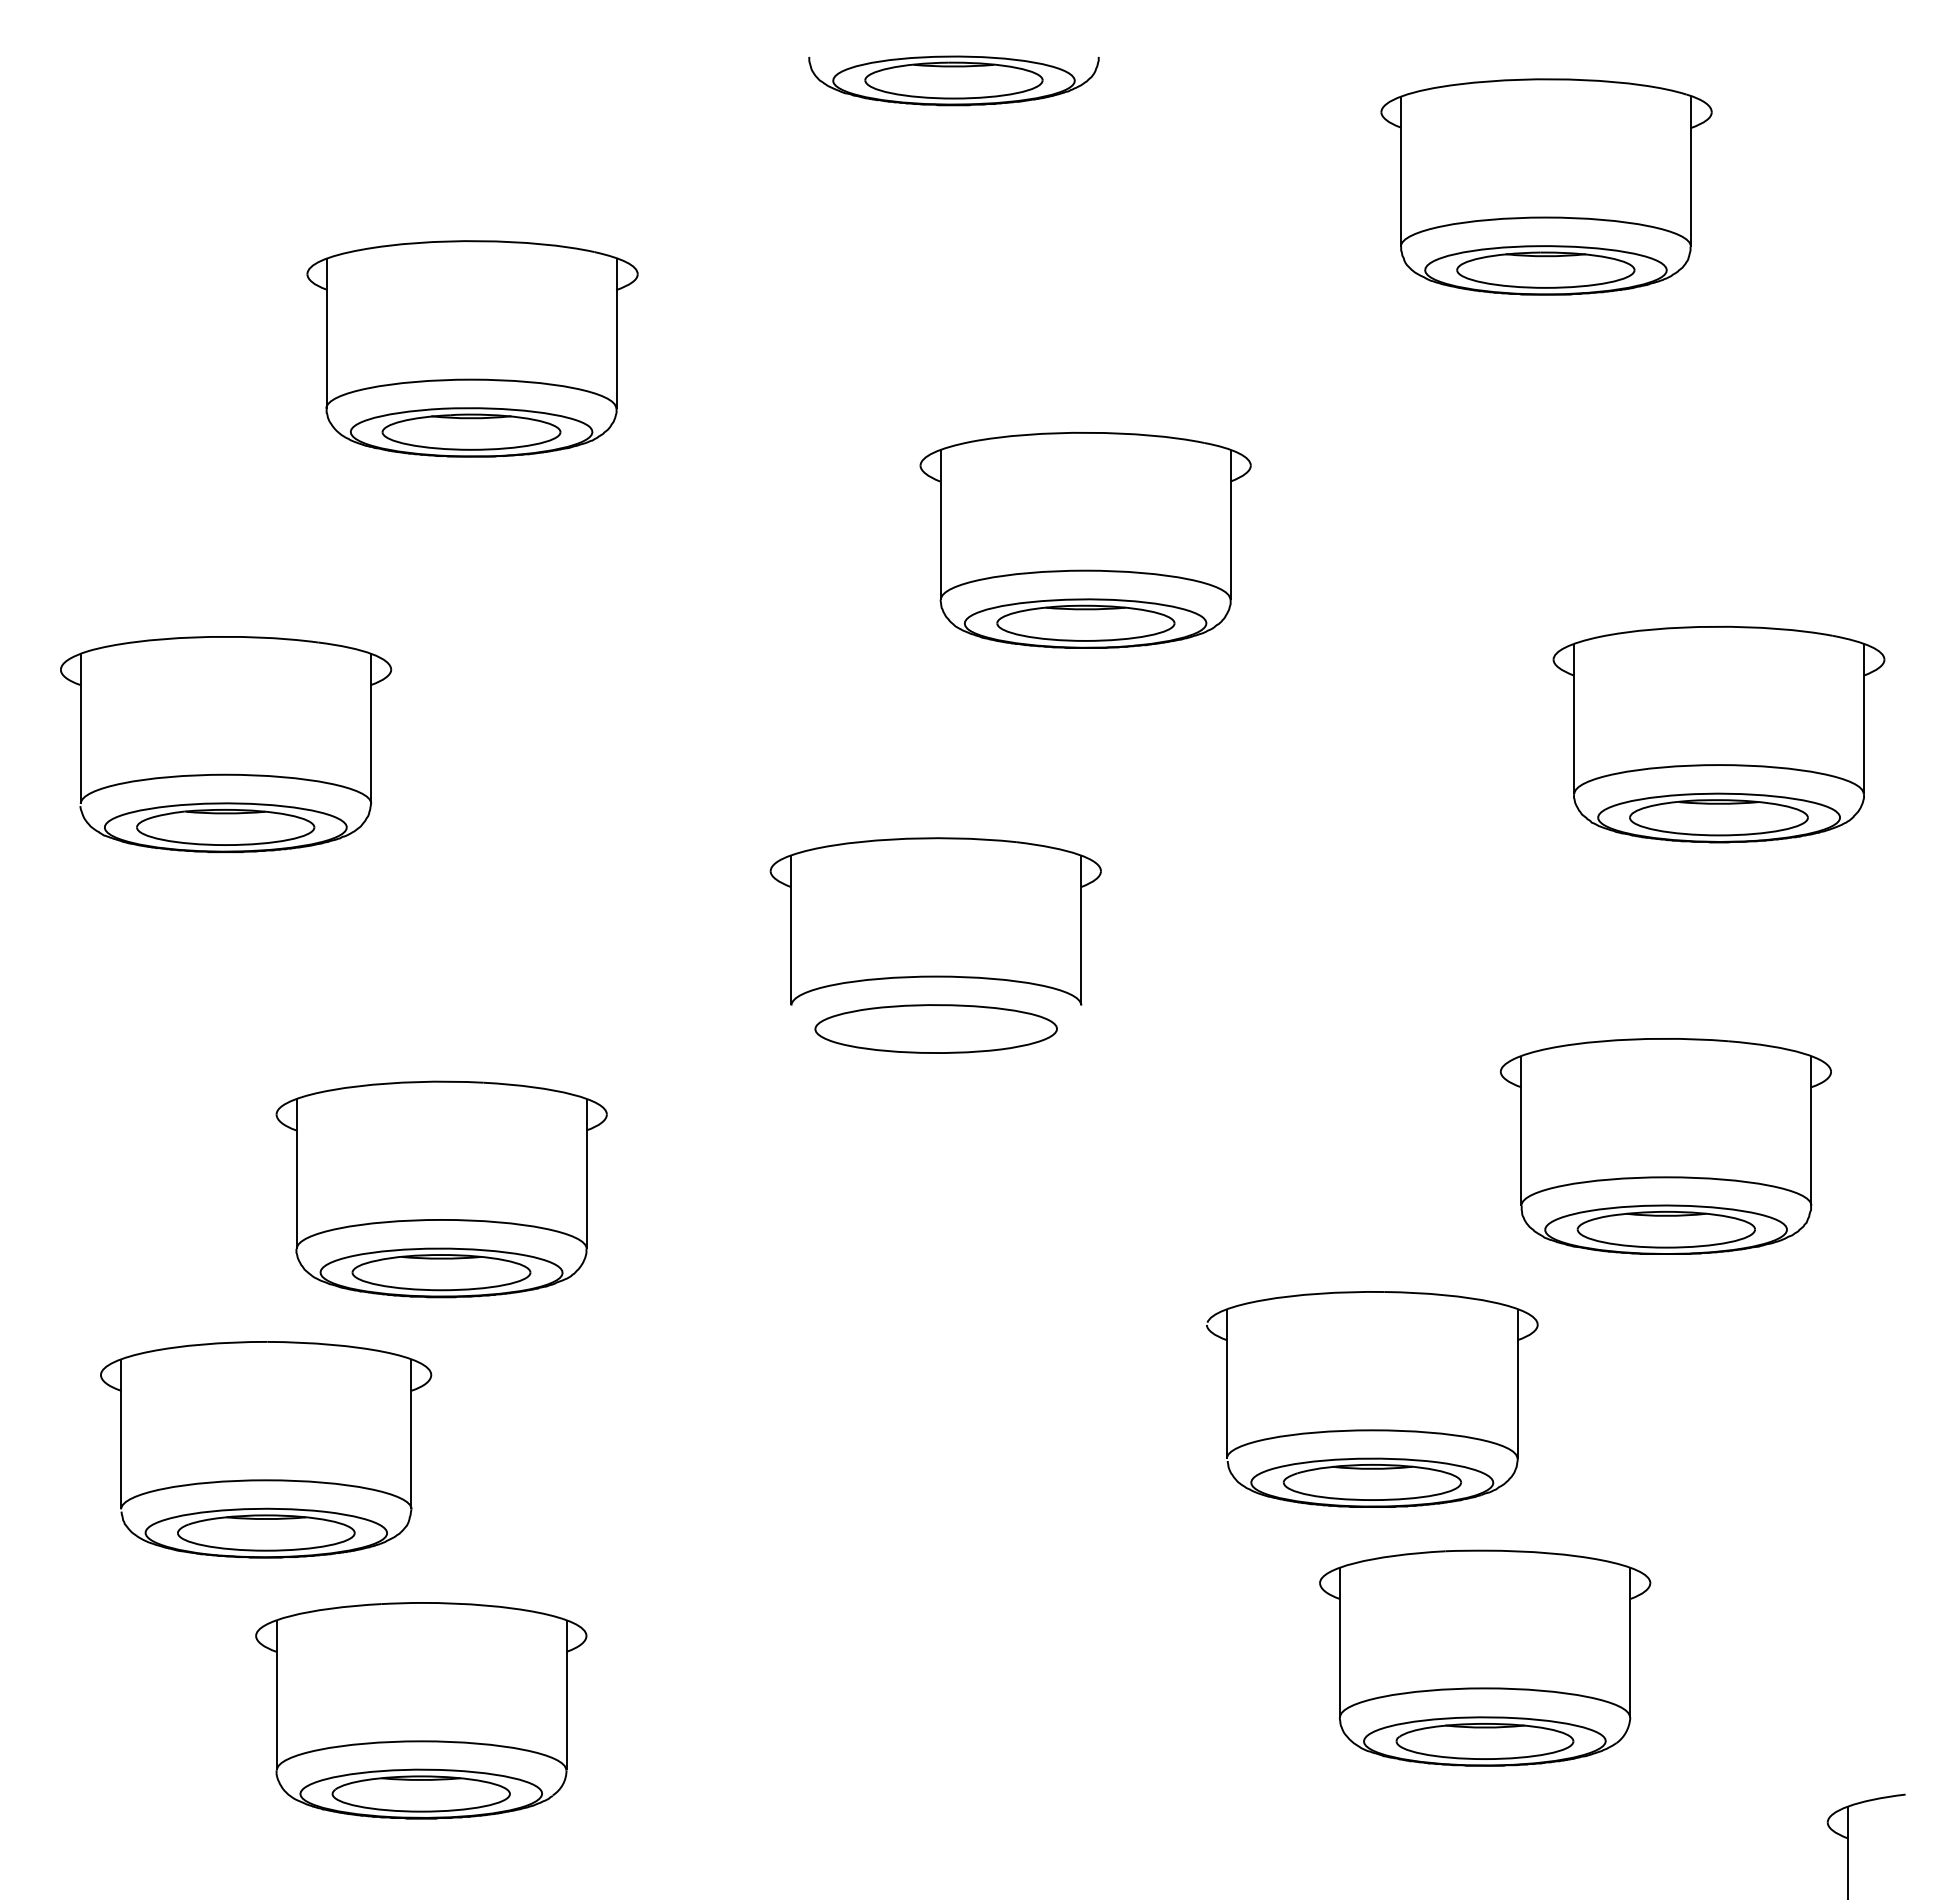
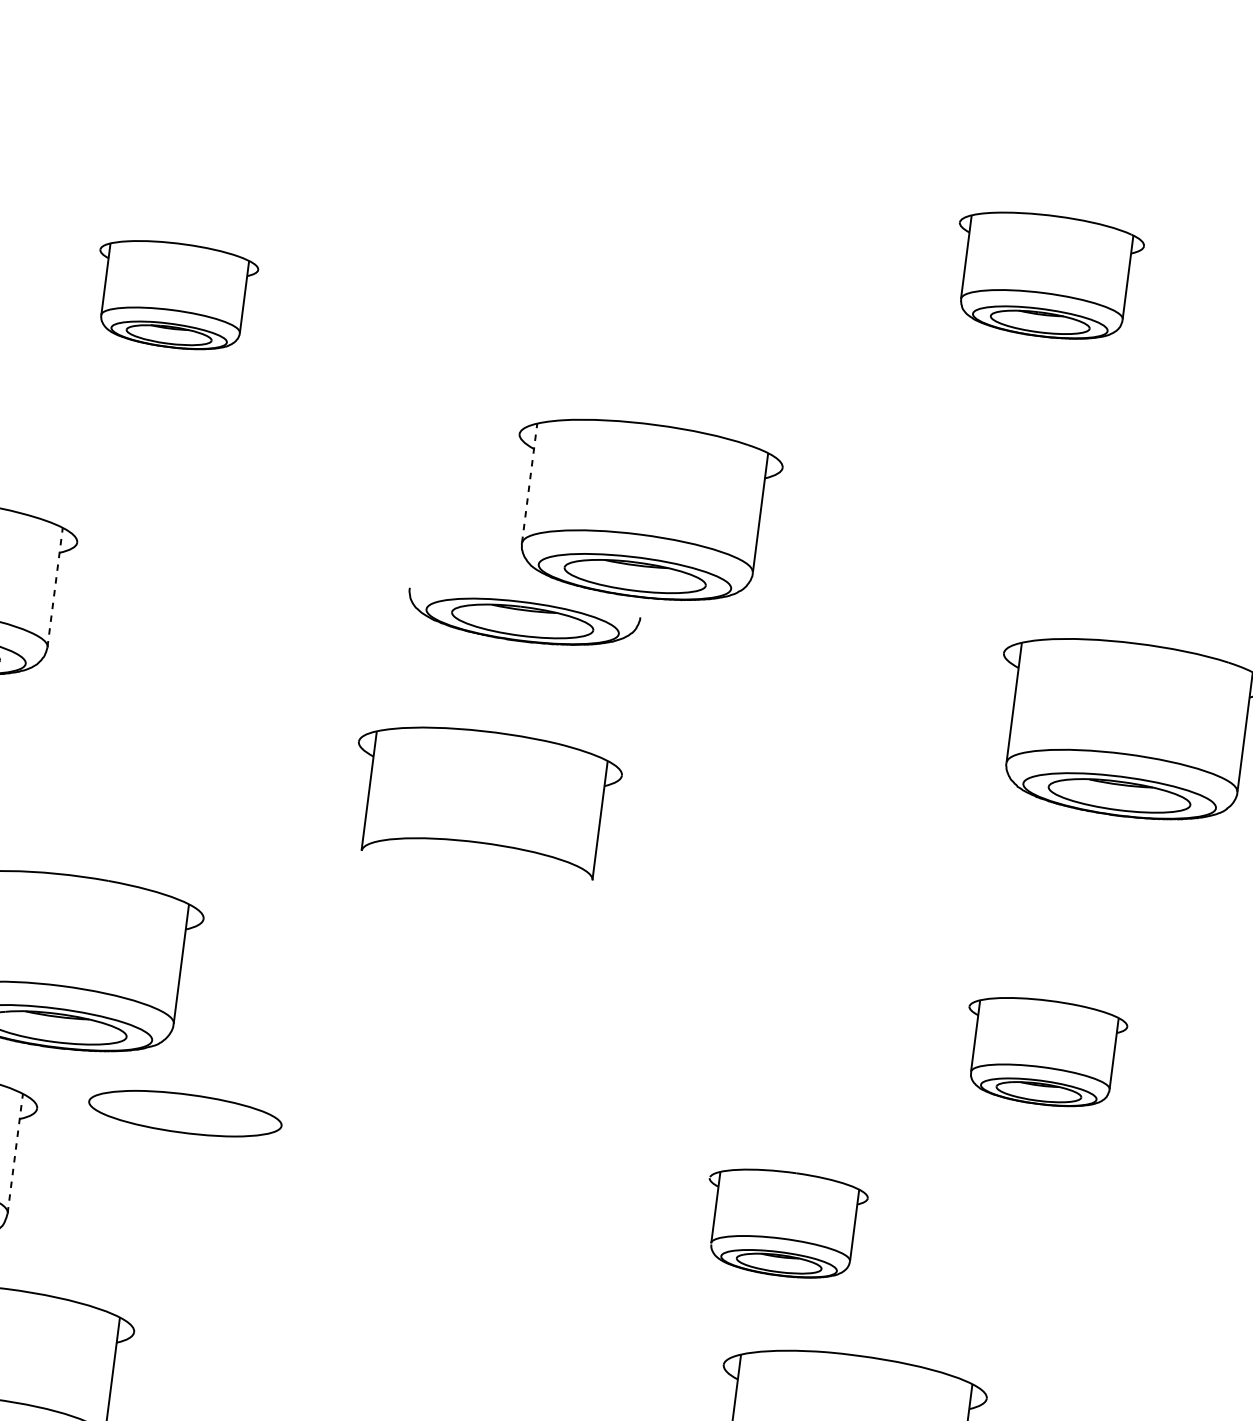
part: (953, 80) -> (522, 621), moved
part: (1546, 186) -> (1046, 275), size x0.7
part: (472, 348) -> (174, 295), size x0.6
line: (940, 524) -> (529, 483), solid -> dashed
line: (371, 728) -> (55, 587), solid -> dashed
part: (935, 1028) -> (184, 1113), moved
part: (1665, 1146) -> (1043, 1052), size x0.6
part: (1372, 1399) -> (784, 1223), size x0.6
line: (411, 1433) -> (15, 1152), solid -> dashed

